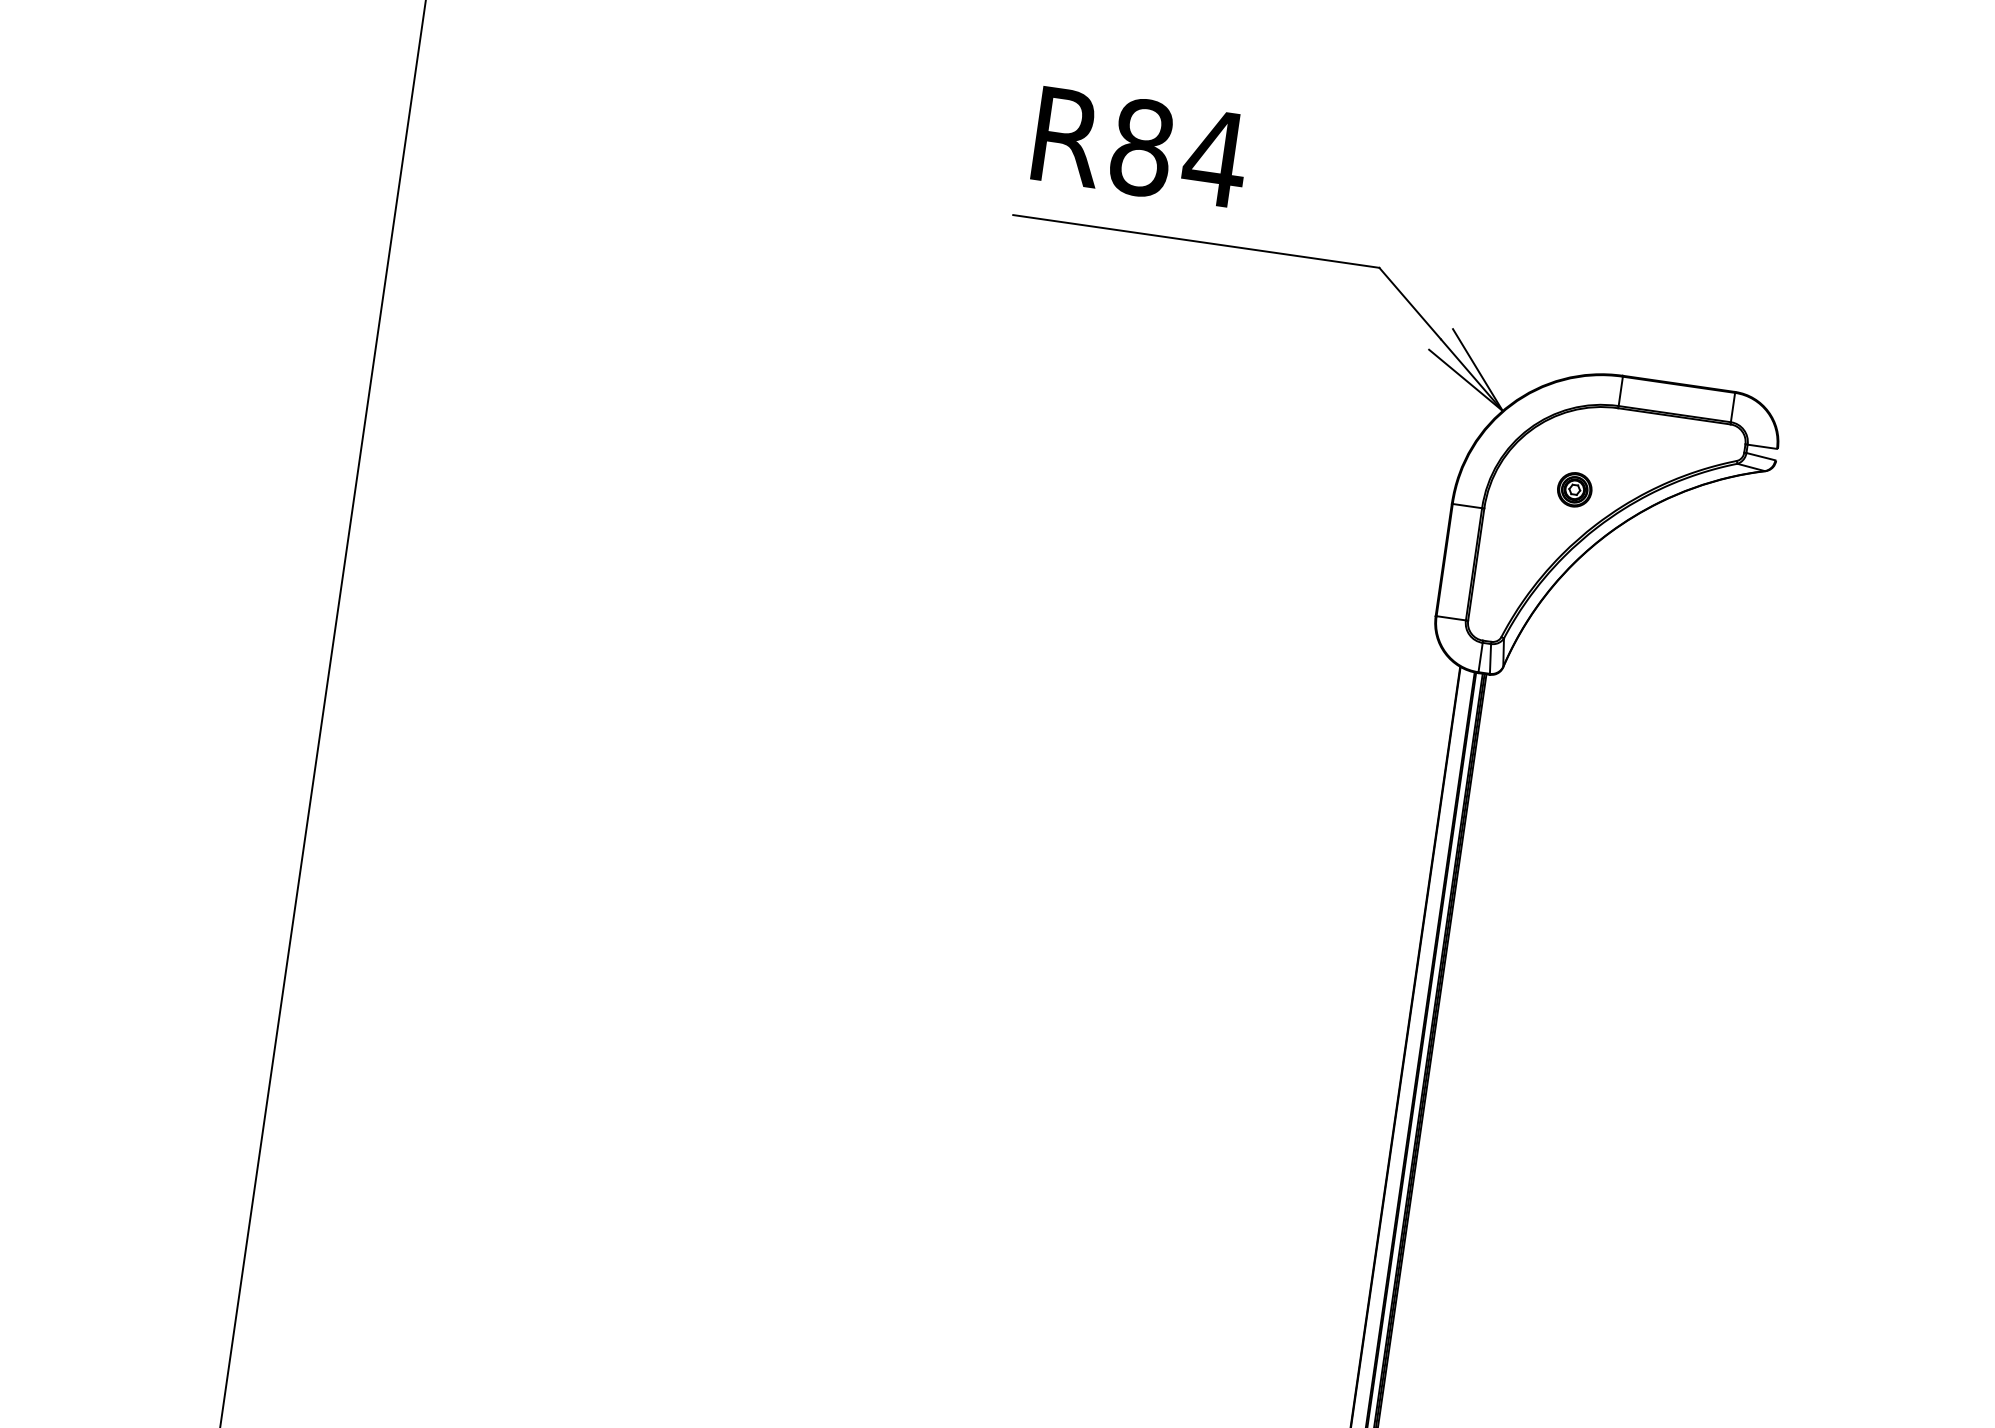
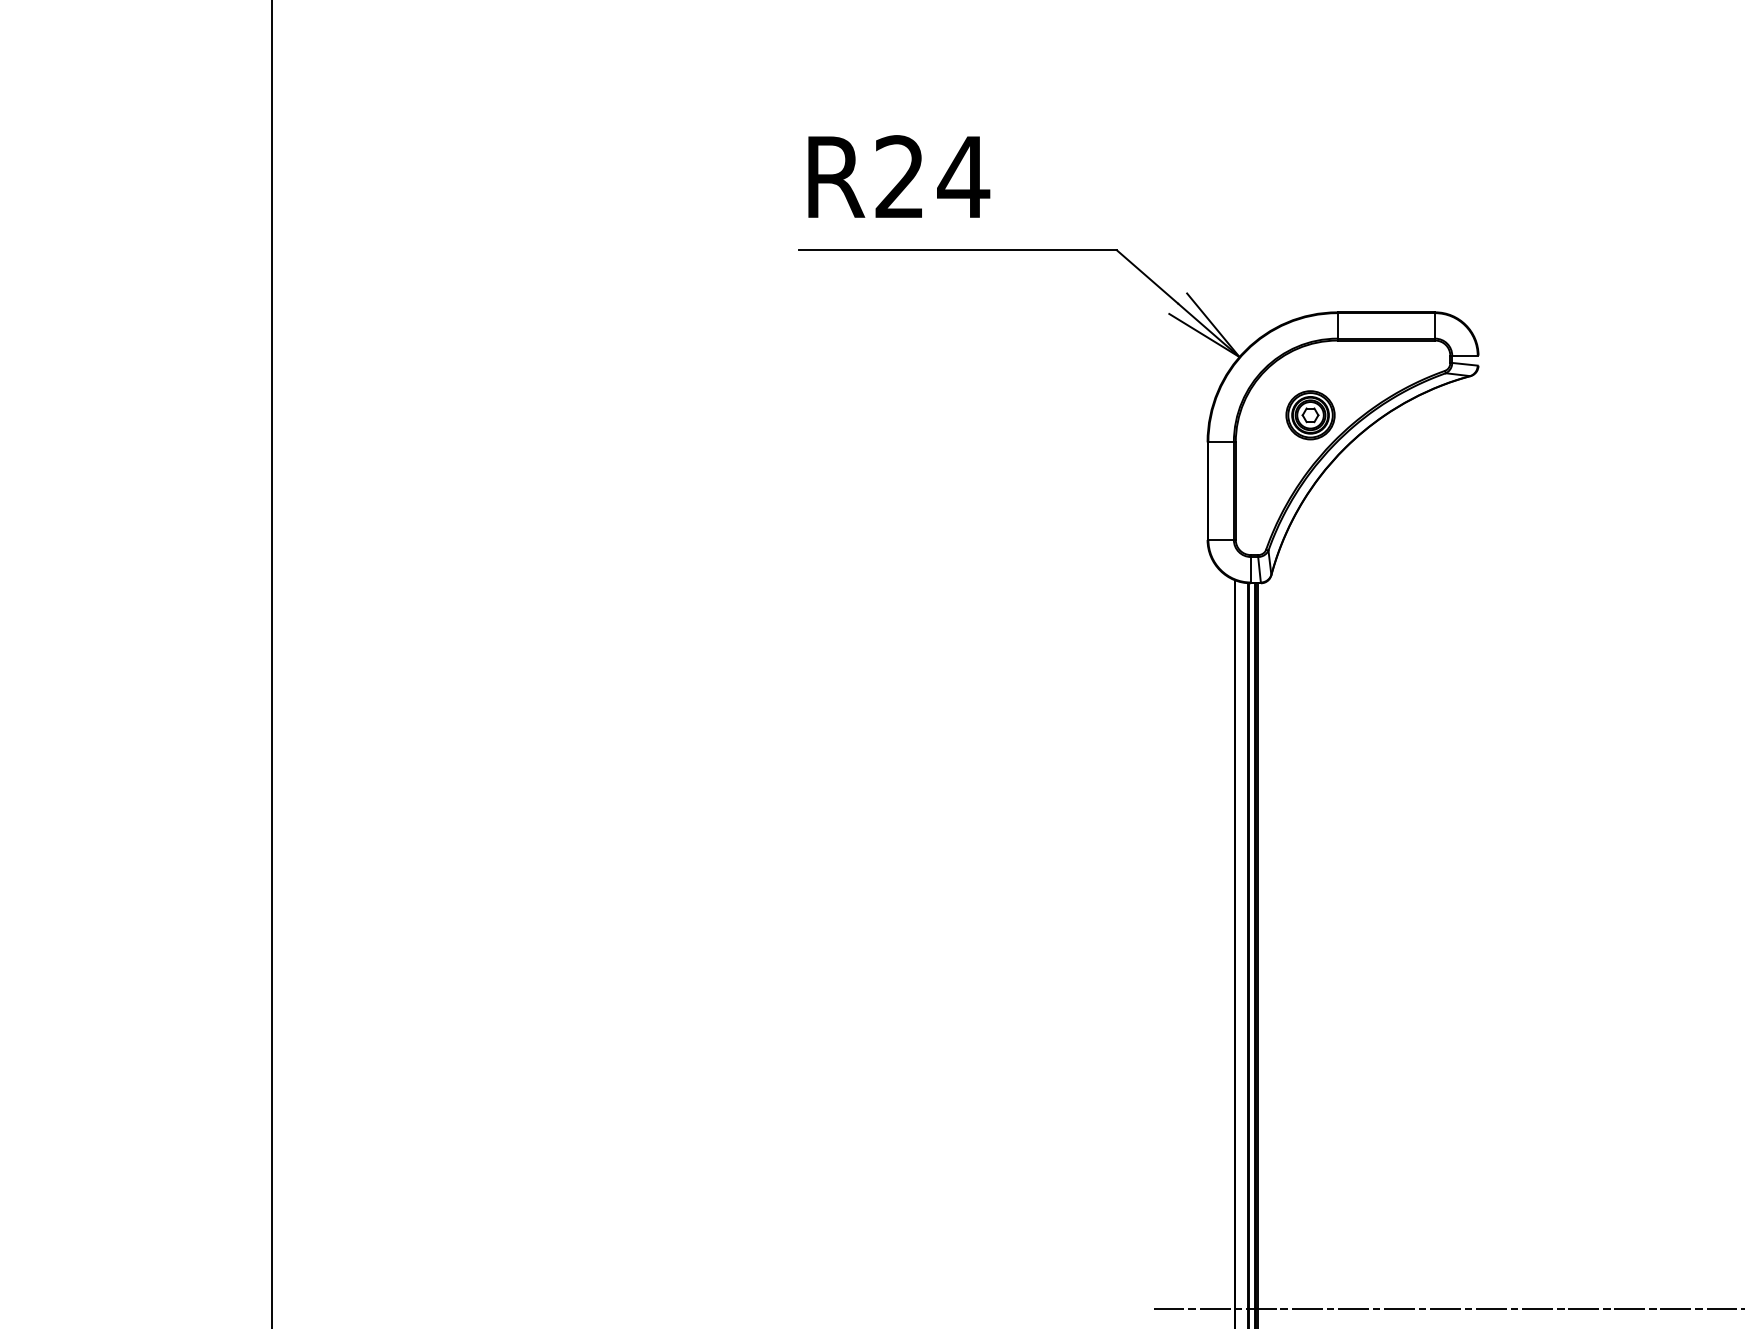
text: (1142, 148) -> (900, 177), R84 -> R24
part: (1574, 489) -> (1310, 415), size x1.67

